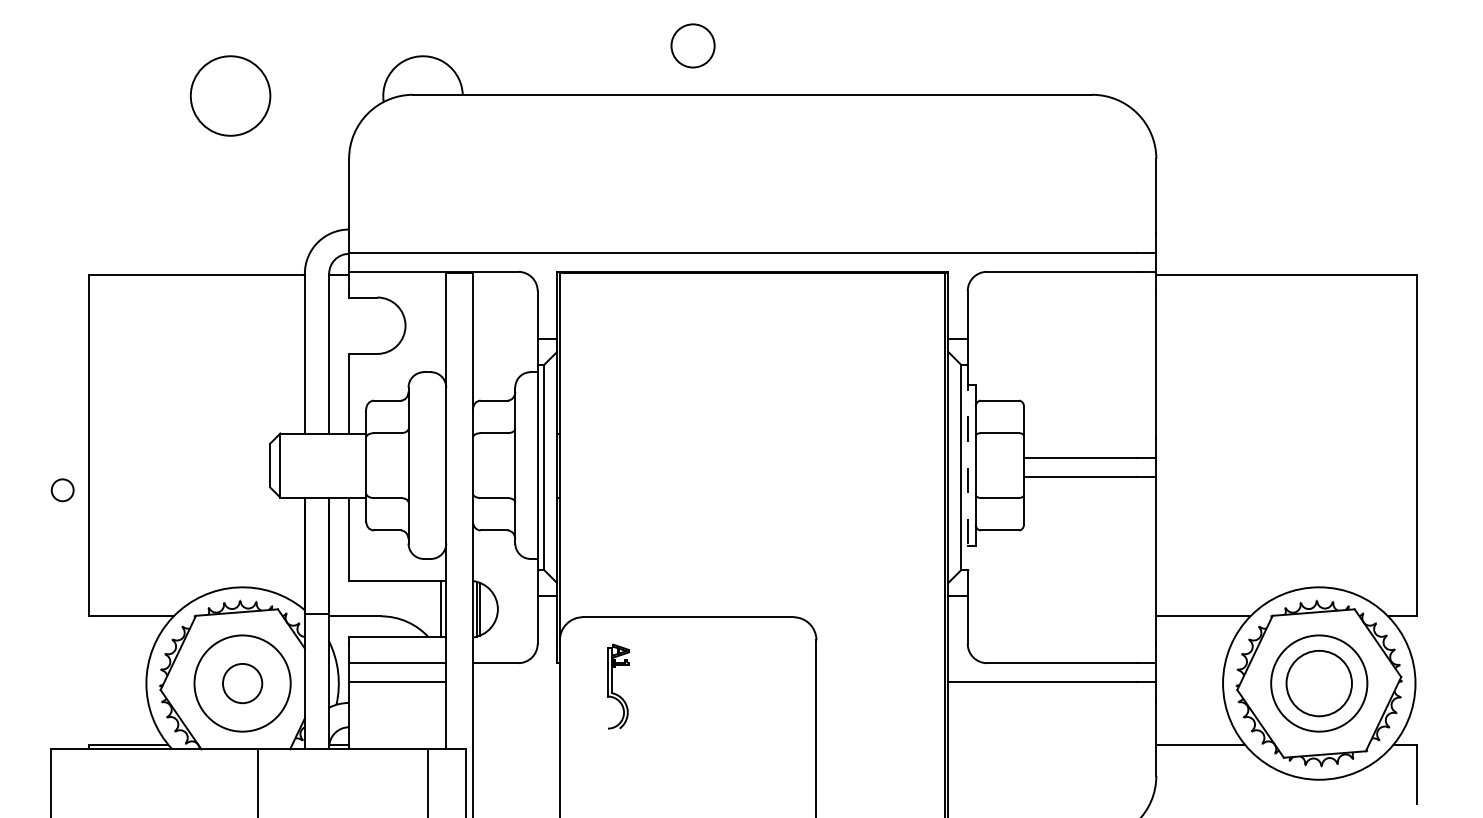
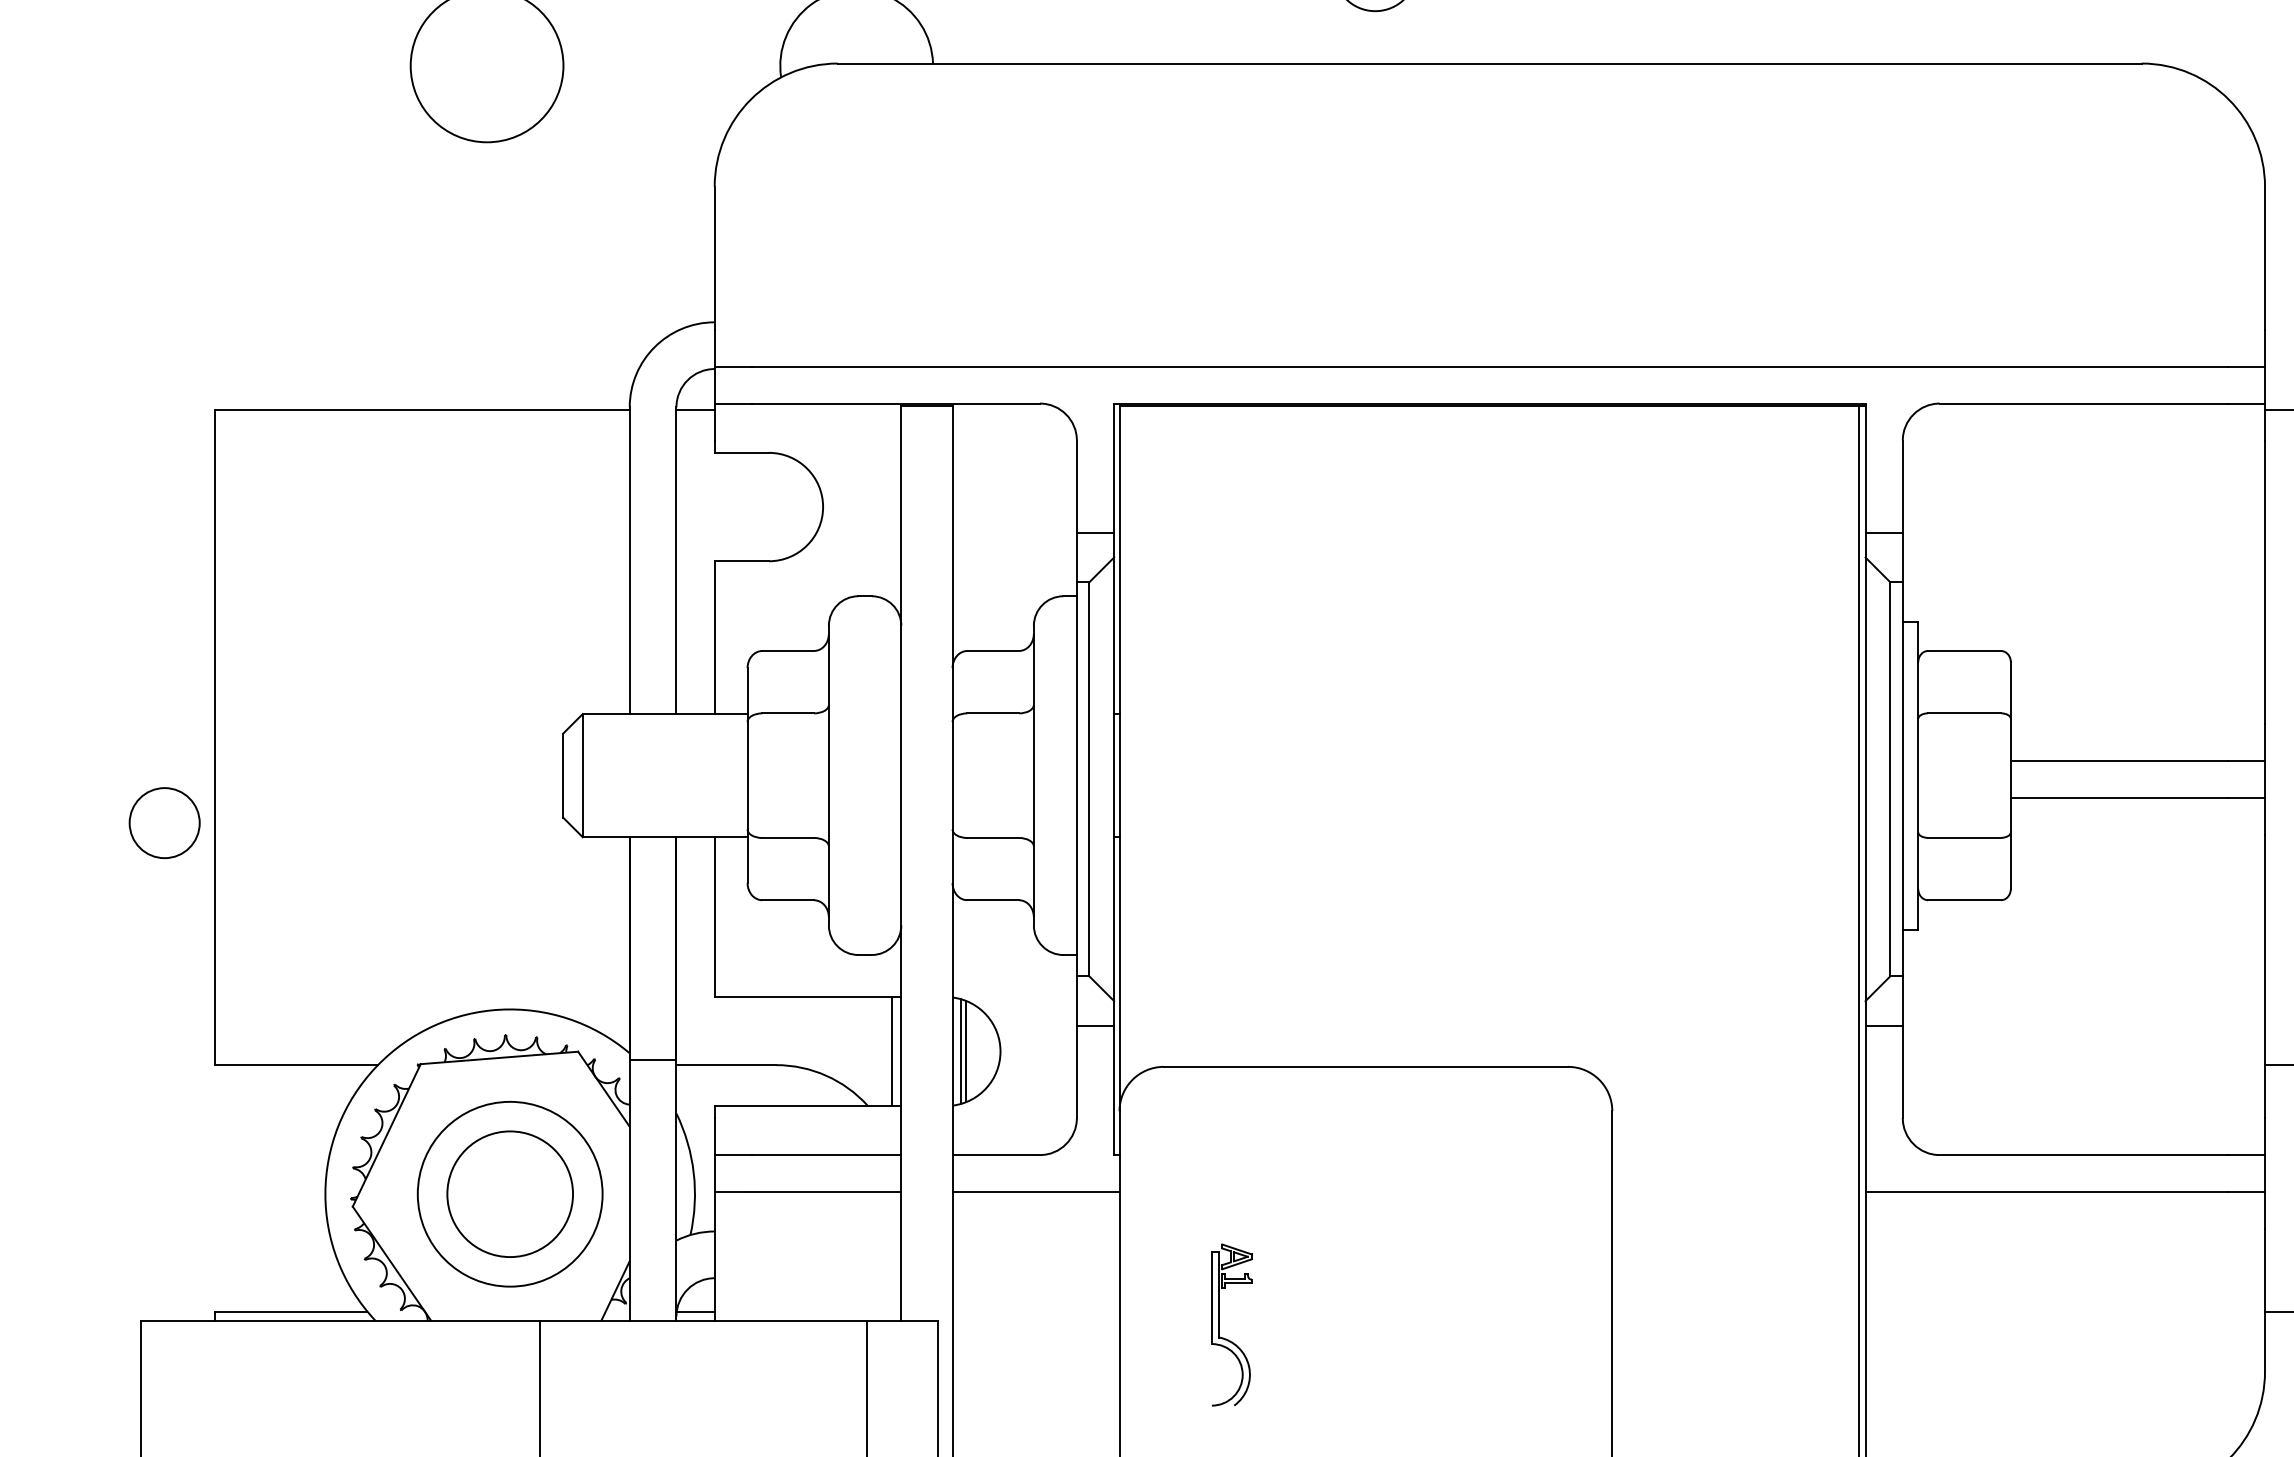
line: (967, 467) -> (1902, 779), dashed -> solid
circle: (62, 490) -> (164, 823), size x1.67
line: (515, 682) -> (1034, 1192), added
circle: (242, 683) -> (509, 1194), size x1.67
part: (618, 686) -> (1232, 1324), moved

